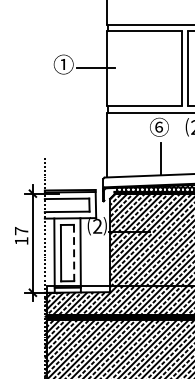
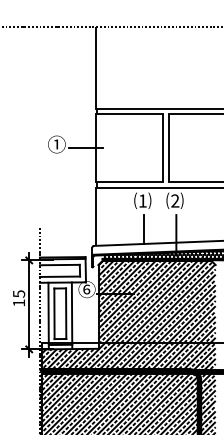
text: (159, 126) -> (142, 200), ⑥ -> ⑴
text: (96, 226) -> (86, 289), ⑵ -> ⑥
text: (22, 230) -> (19, 293), 17 -> 15
line: (74, 253) -> (66, 314), dashed -> solid

